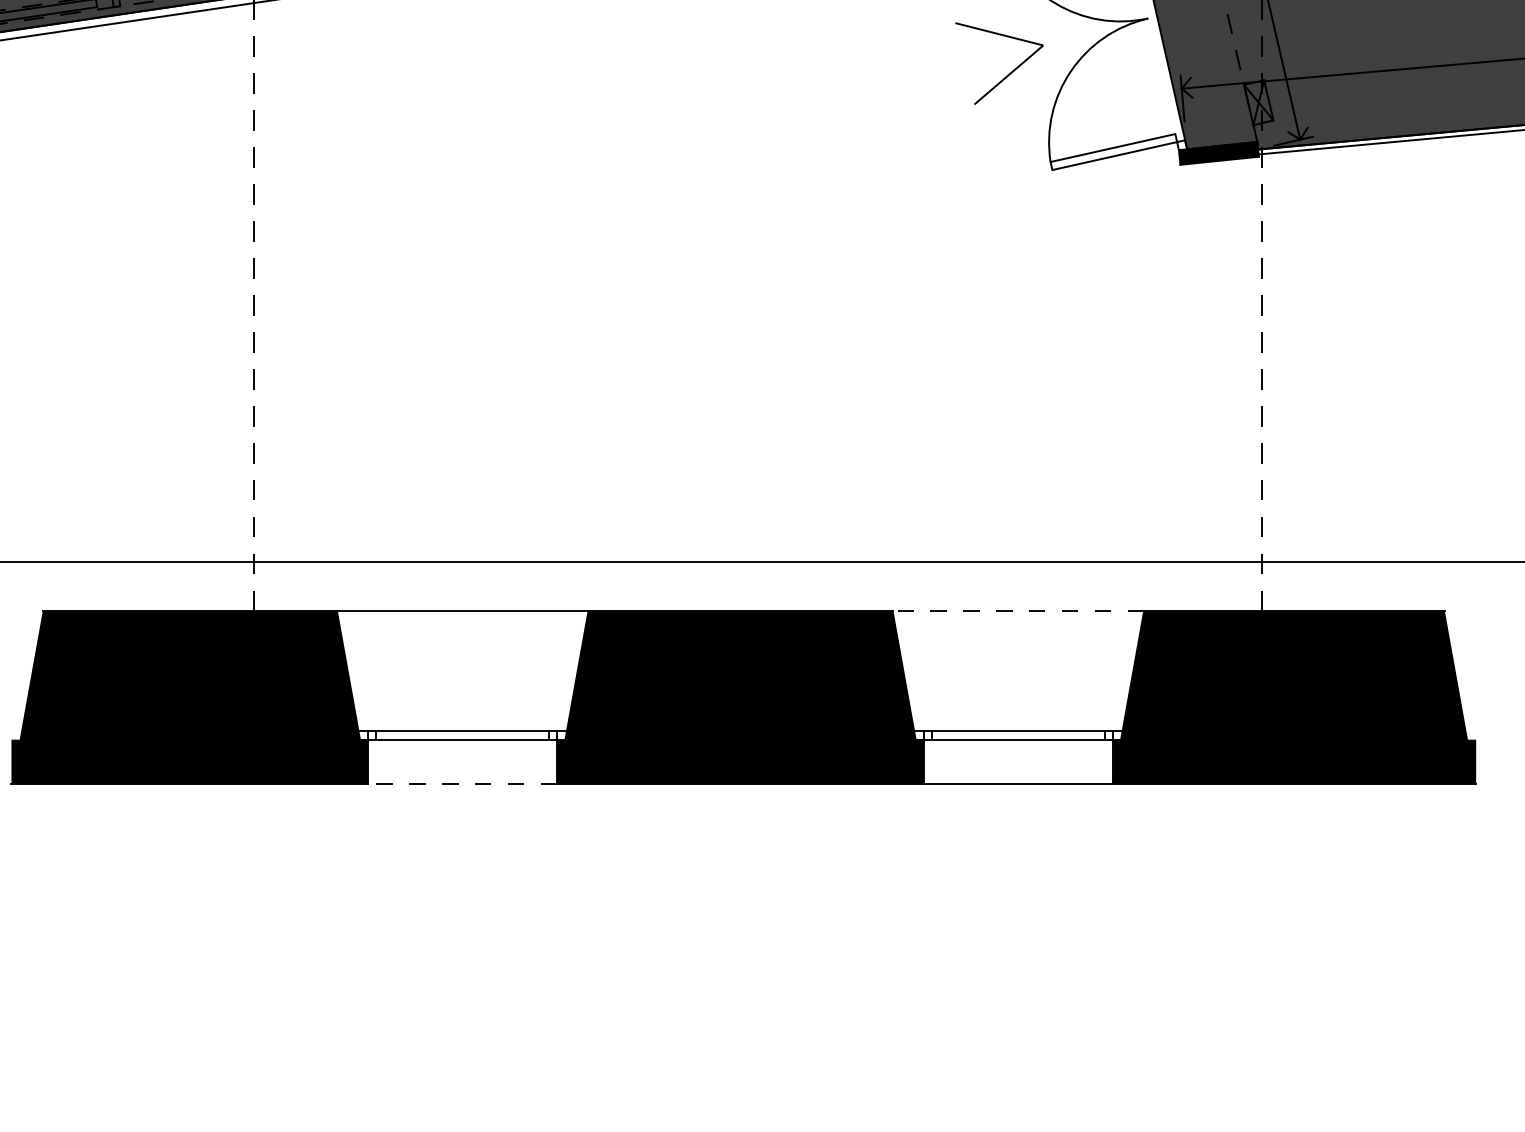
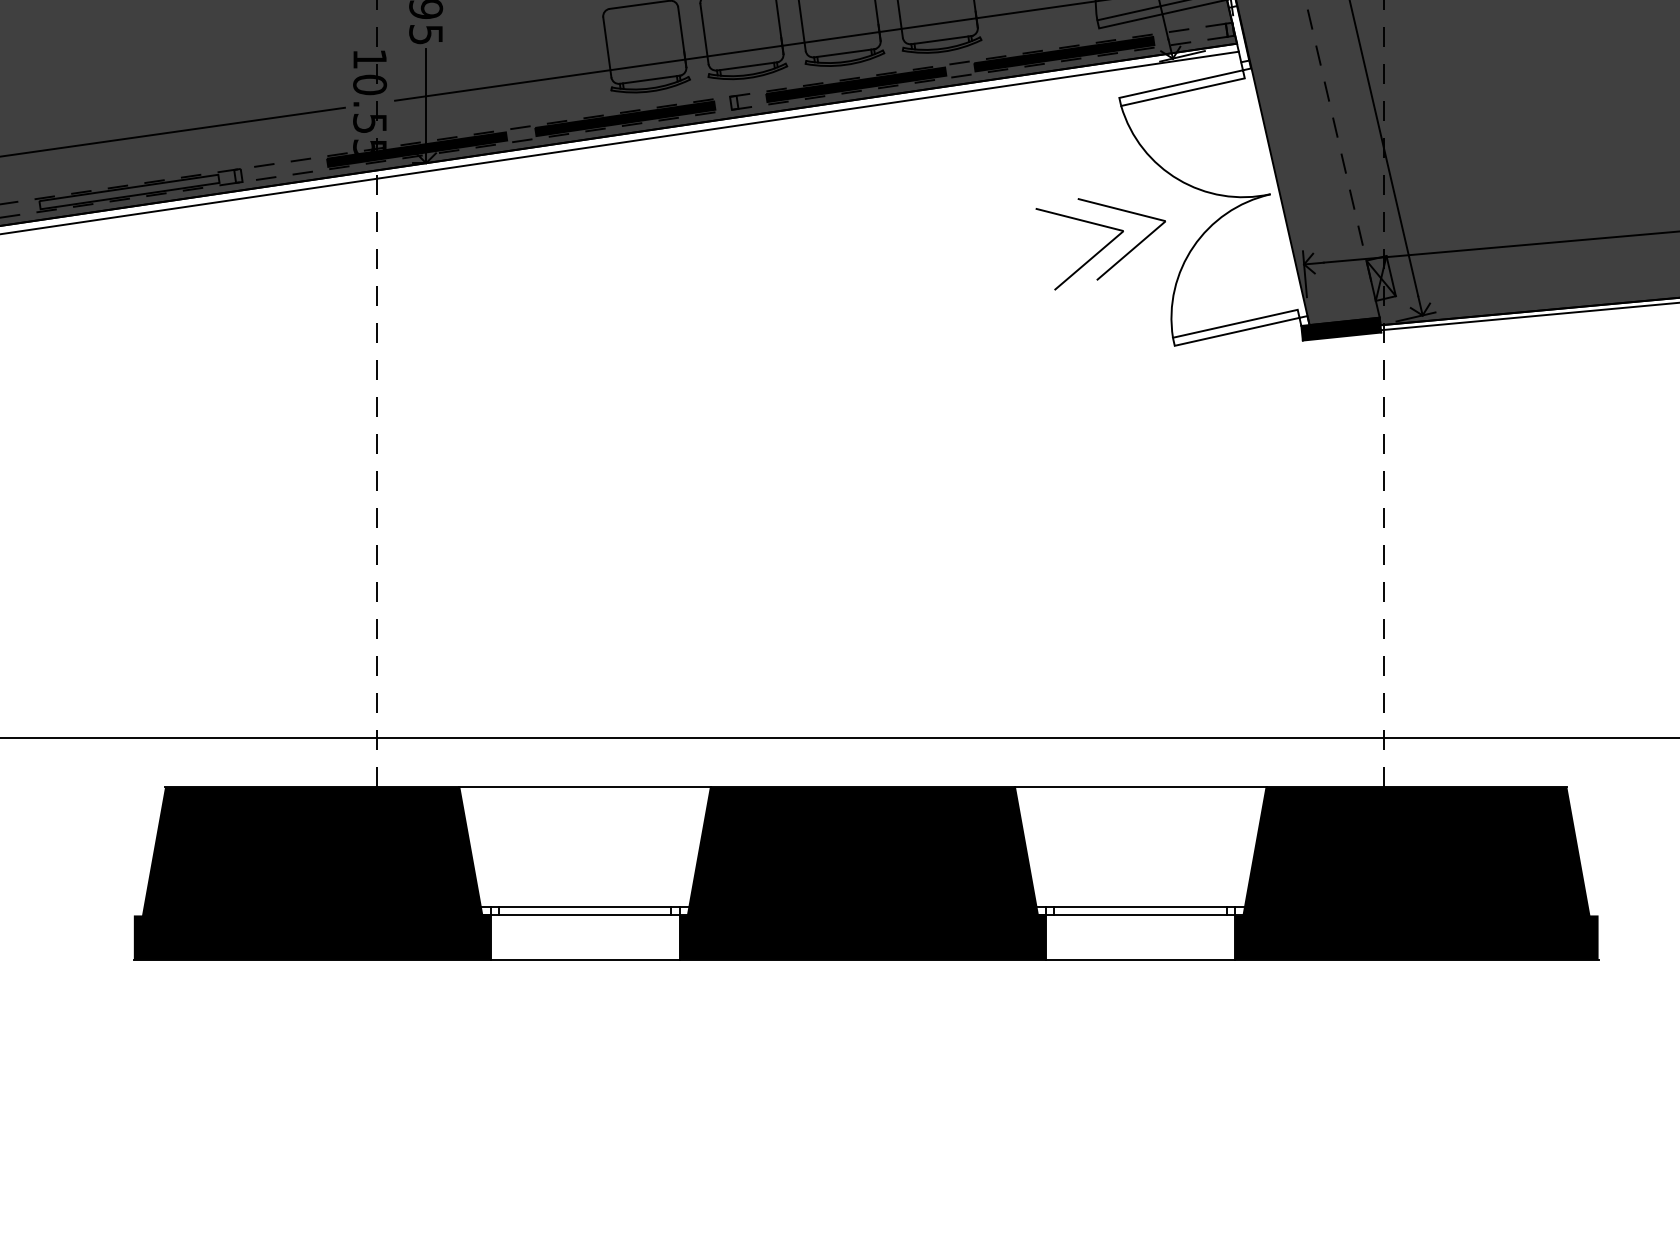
part: (966, 83) -> (1088, 259), added
line: (1018, 611) -> (1140, 787), dashed -> solid
line: (463, 783) -> (585, 959), dashed -> solid

